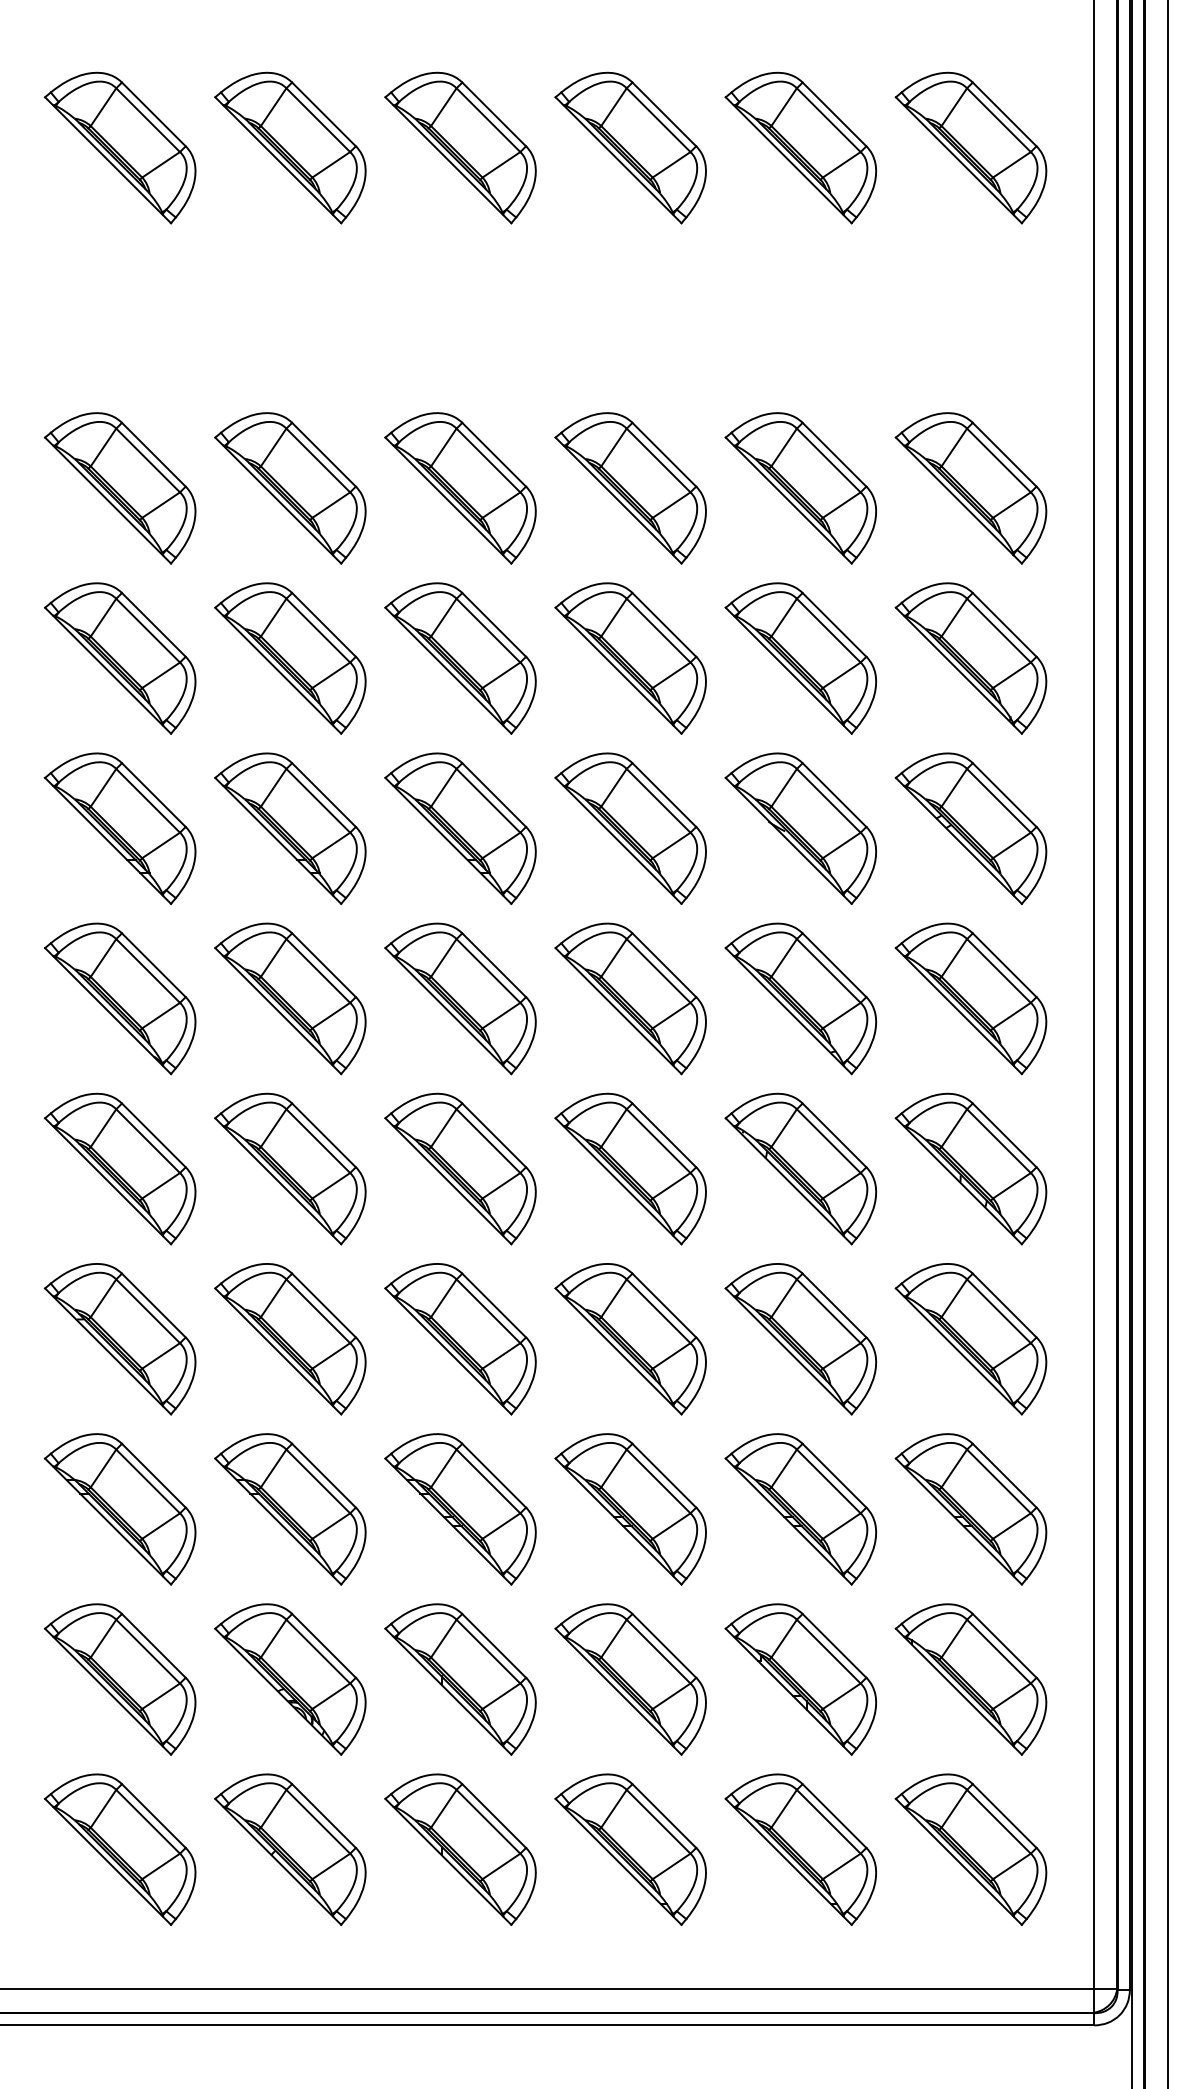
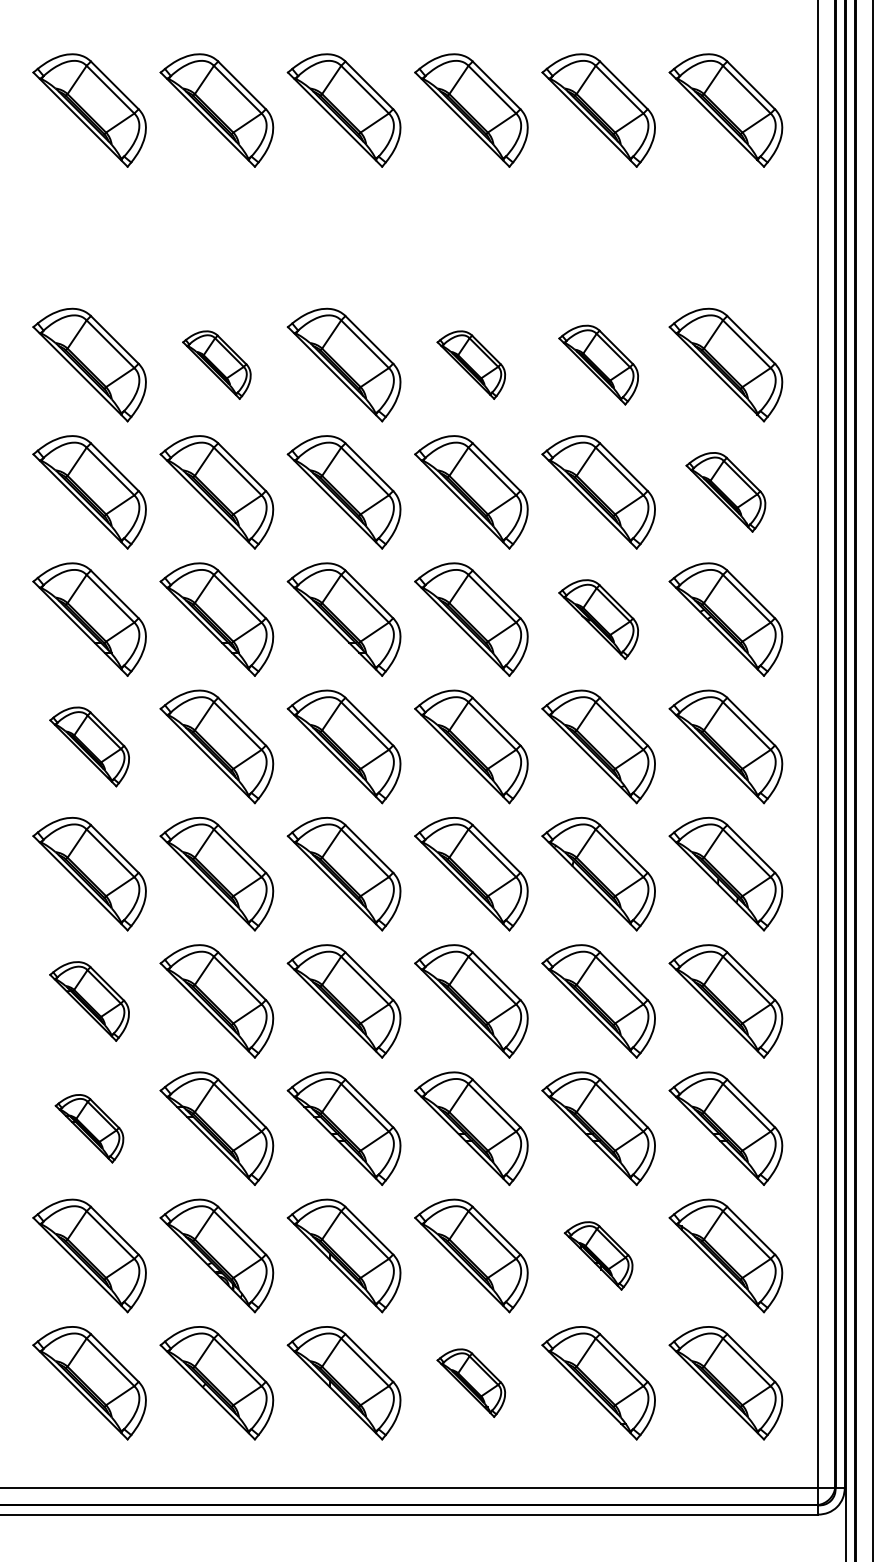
part: (290, 488) -> (217, 365), size x0.6
part: (630, 488) -> (471, 365), size x0.6
part: (800, 488) -> (598, 365), size x0.7
part: (970, 658) -> (725, 492), size x0.7
part: (800, 828) -> (598, 619), size x0.7
part: (120, 998) -> (89, 746), size x0.7
part: (119, 1339) -> (89, 1001), size x0.7
part: (119, 1509) -> (89, 1128), size x0.6
part: (800, 1679) -> (598, 1255), size x0.6
part: (630, 1849) -> (471, 1383), size x0.6

